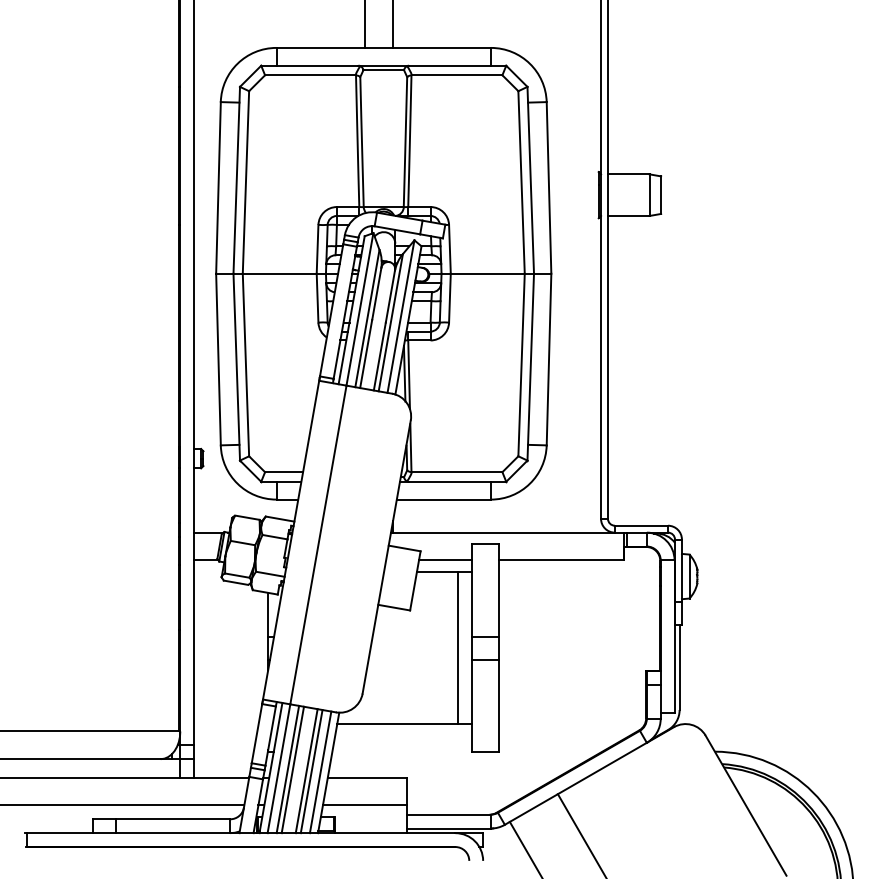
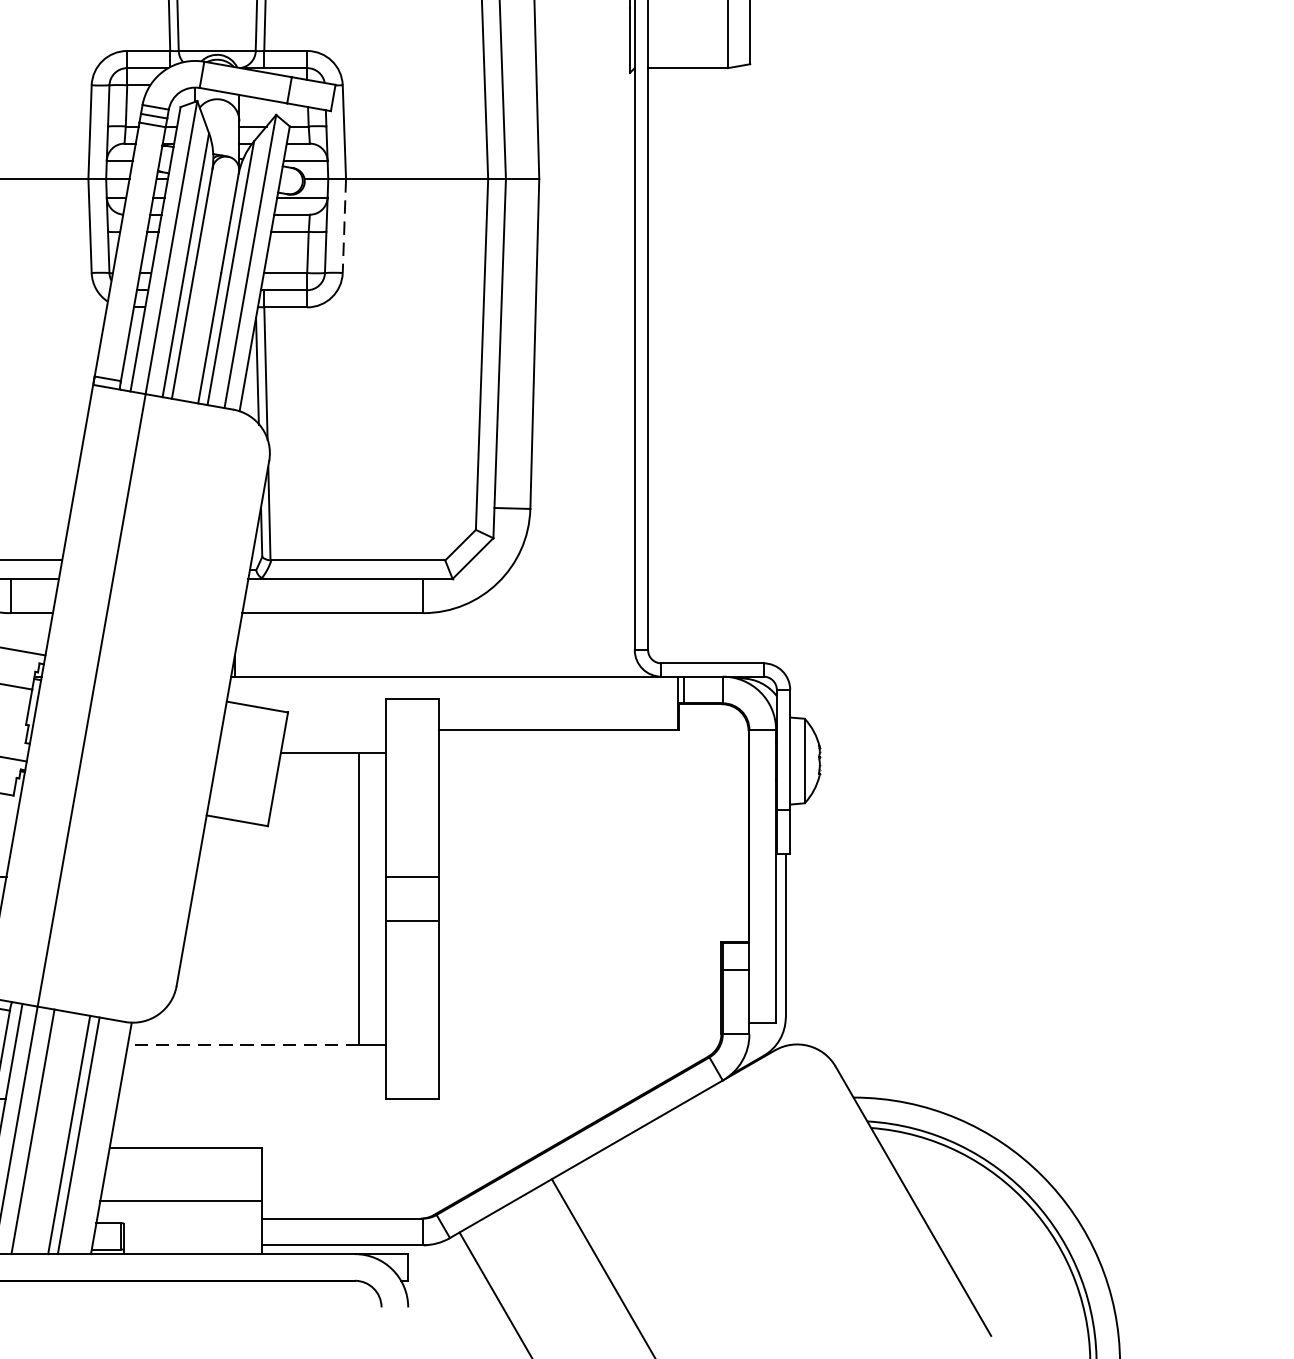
line: (449, 298) -> (343, 226), solid -> dashed
line: (445, 560) -> (335, 730), removed
line: (396, 724) -> (241, 1045), solid -> dashed
line: (292, 769) -> (41, 1131), removed
line: (320, 772) -> (95, 1137), removed

